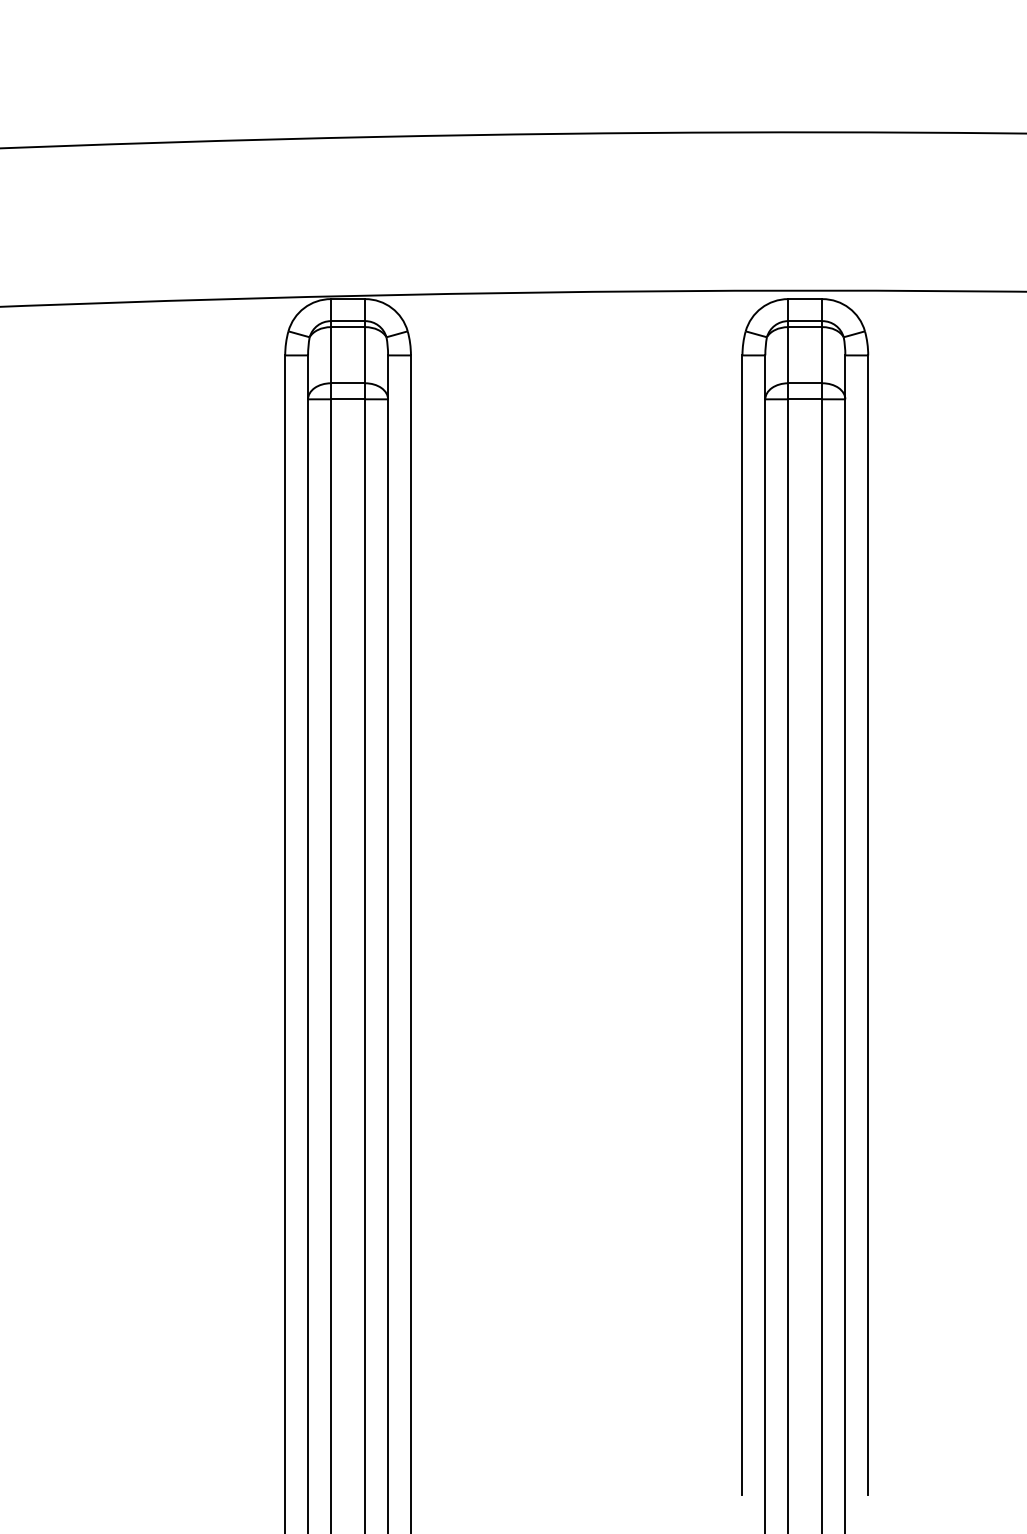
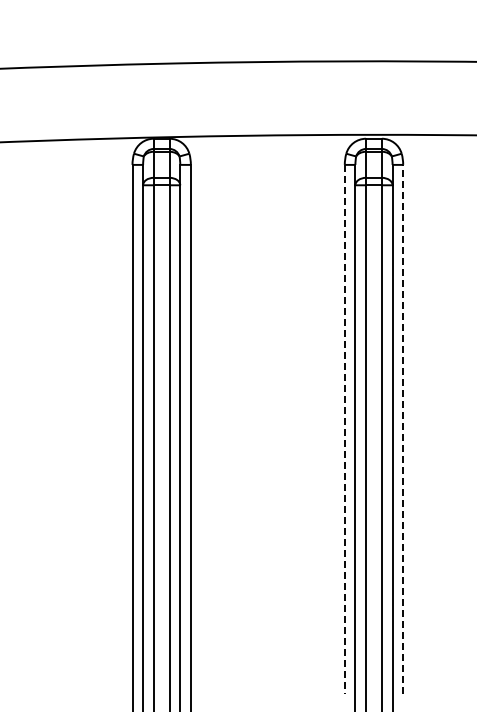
line: (741, 925) -> (344, 429), solid -> dashed
line: (868, 925) -> (403, 429), solid -> dashed

